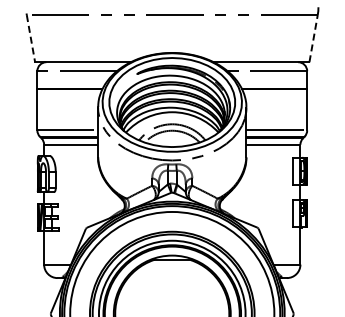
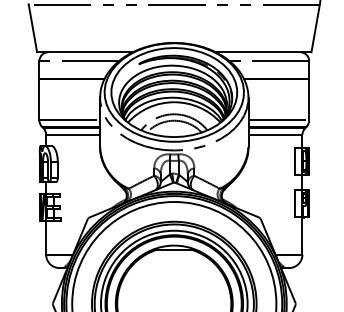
line: (30, 38) -> (32, 28), dashed -> solid
line: (313, 38) -> (315, 28), dashed -> solid

